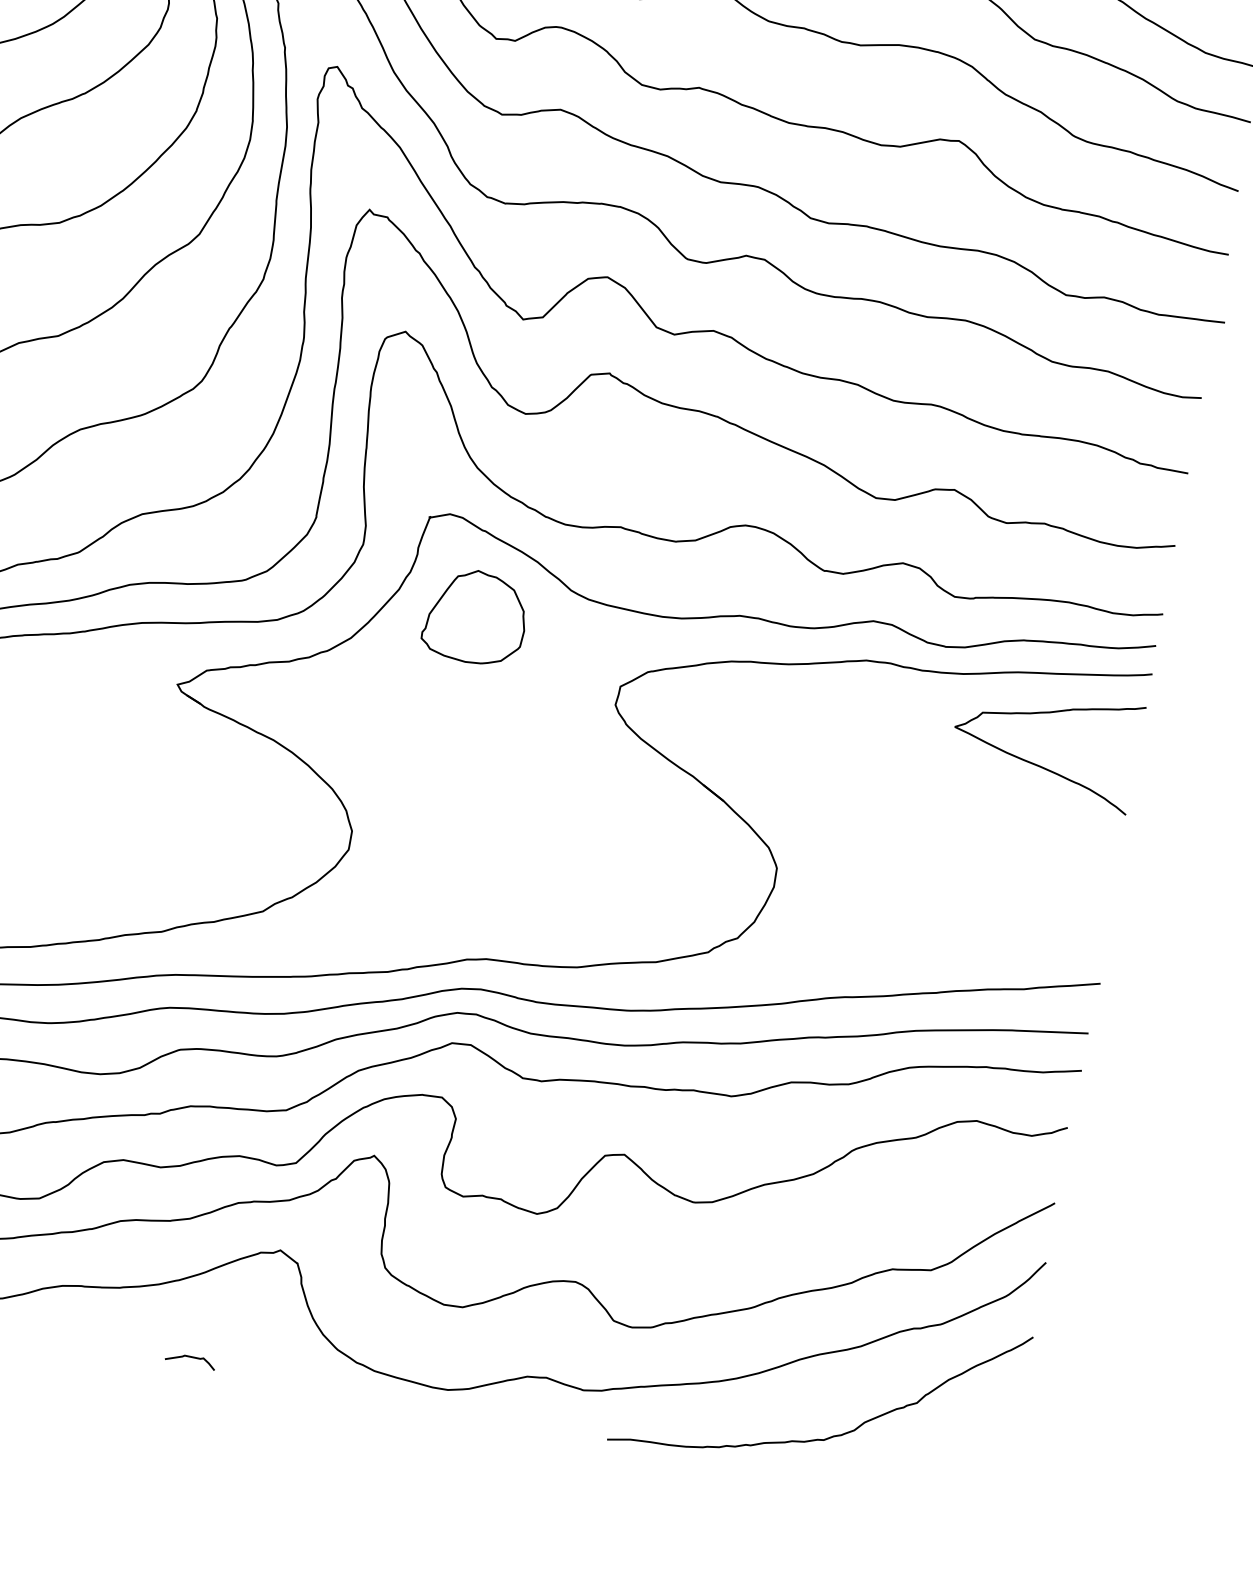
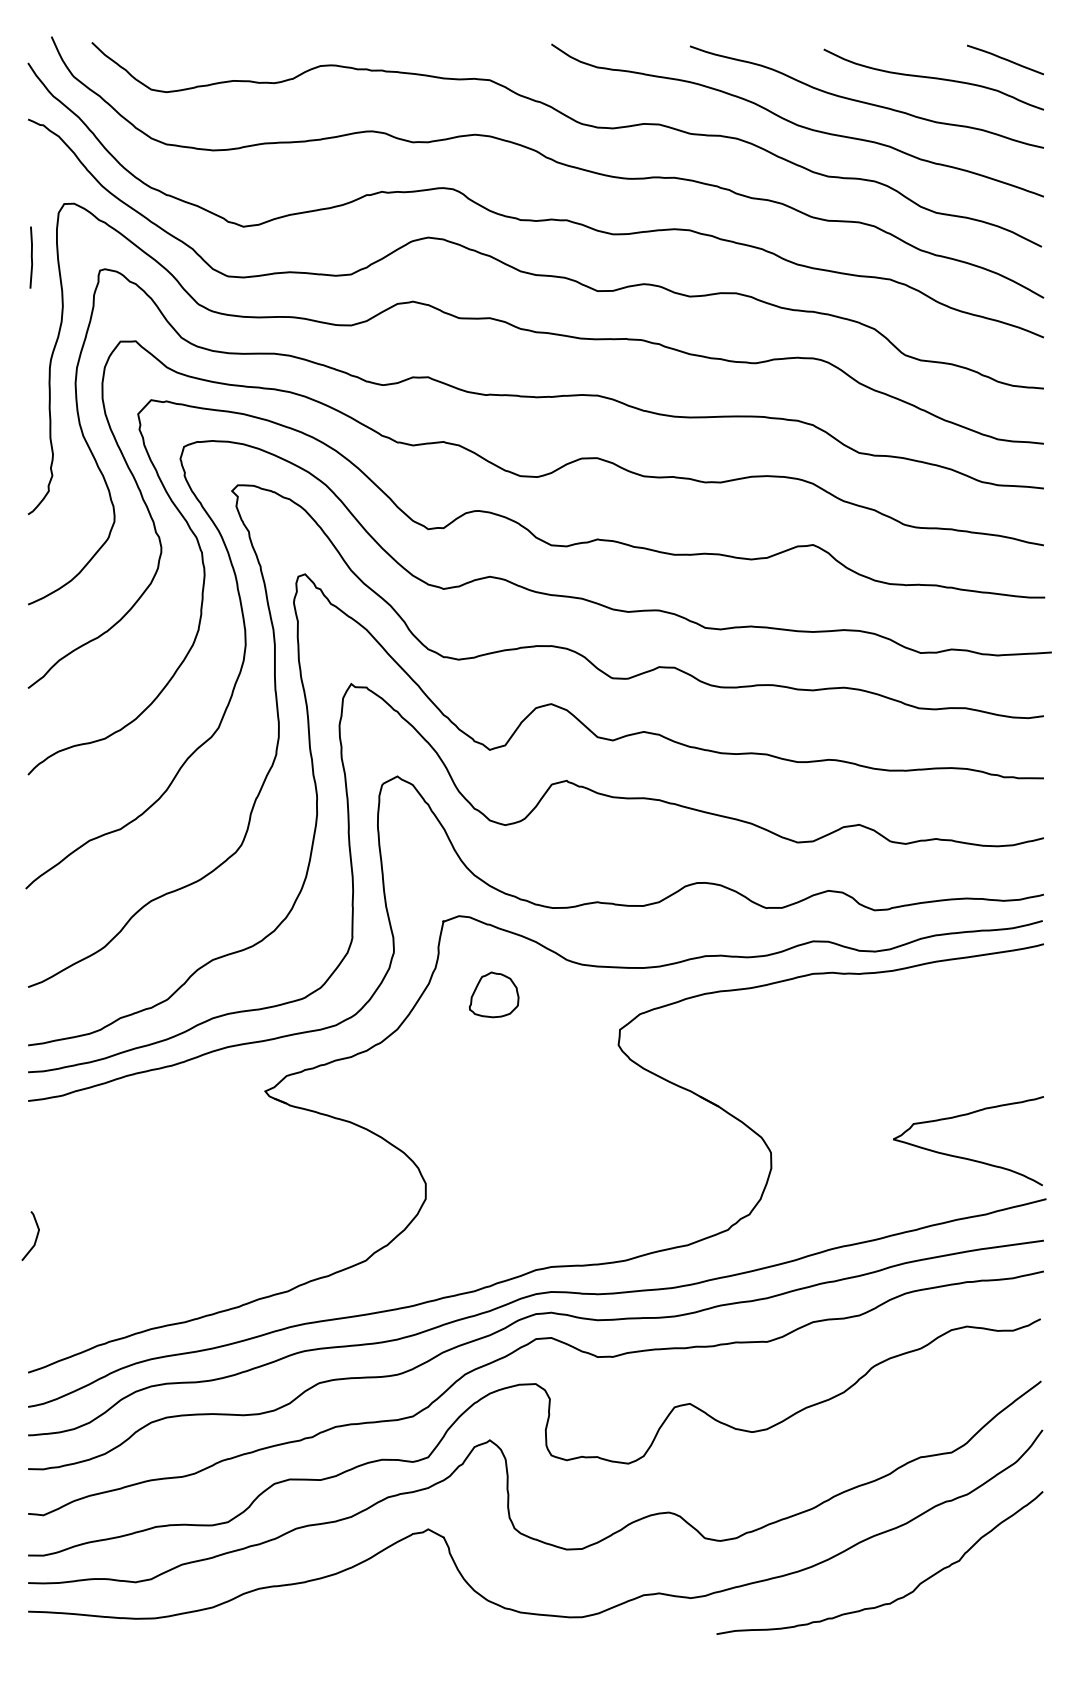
part: (474, 616) -> (493, 994), size x0.6
curve: (1039, 764) -> (966, 1157), moved
curve: (190, 1358) -> (371, 1628), removed

